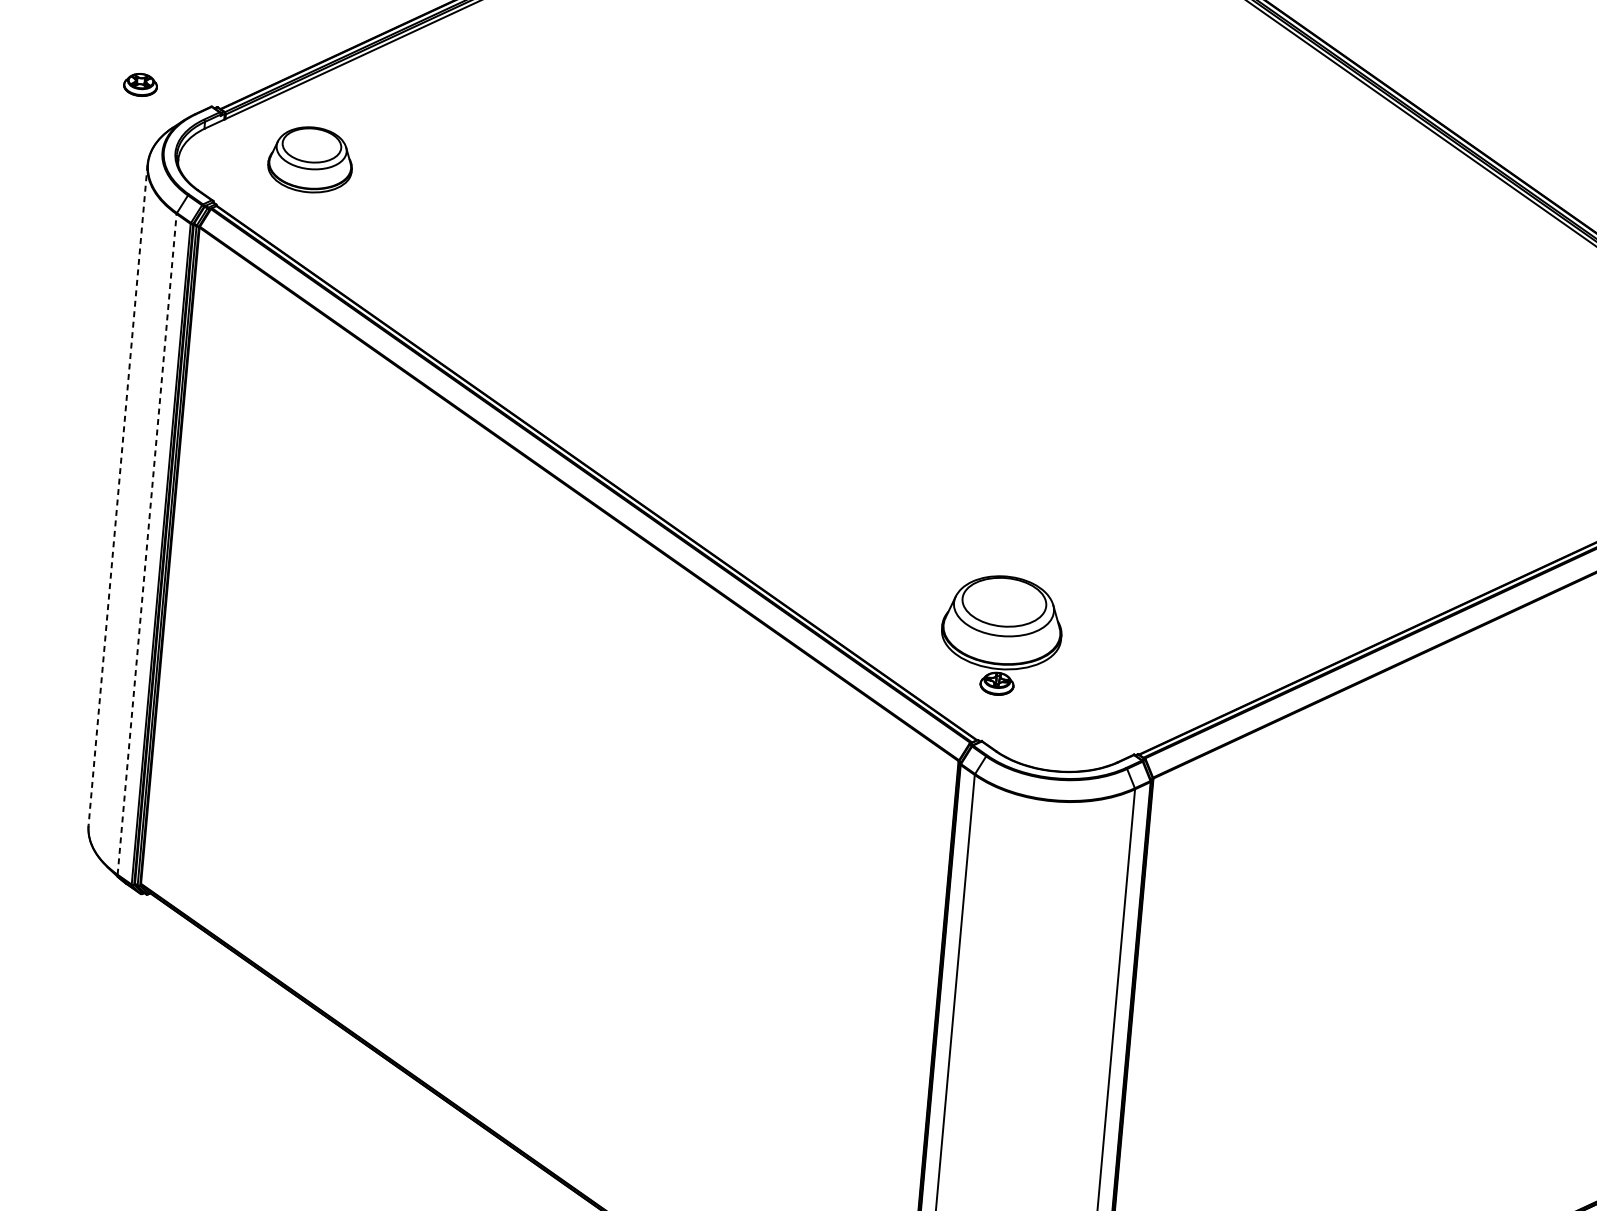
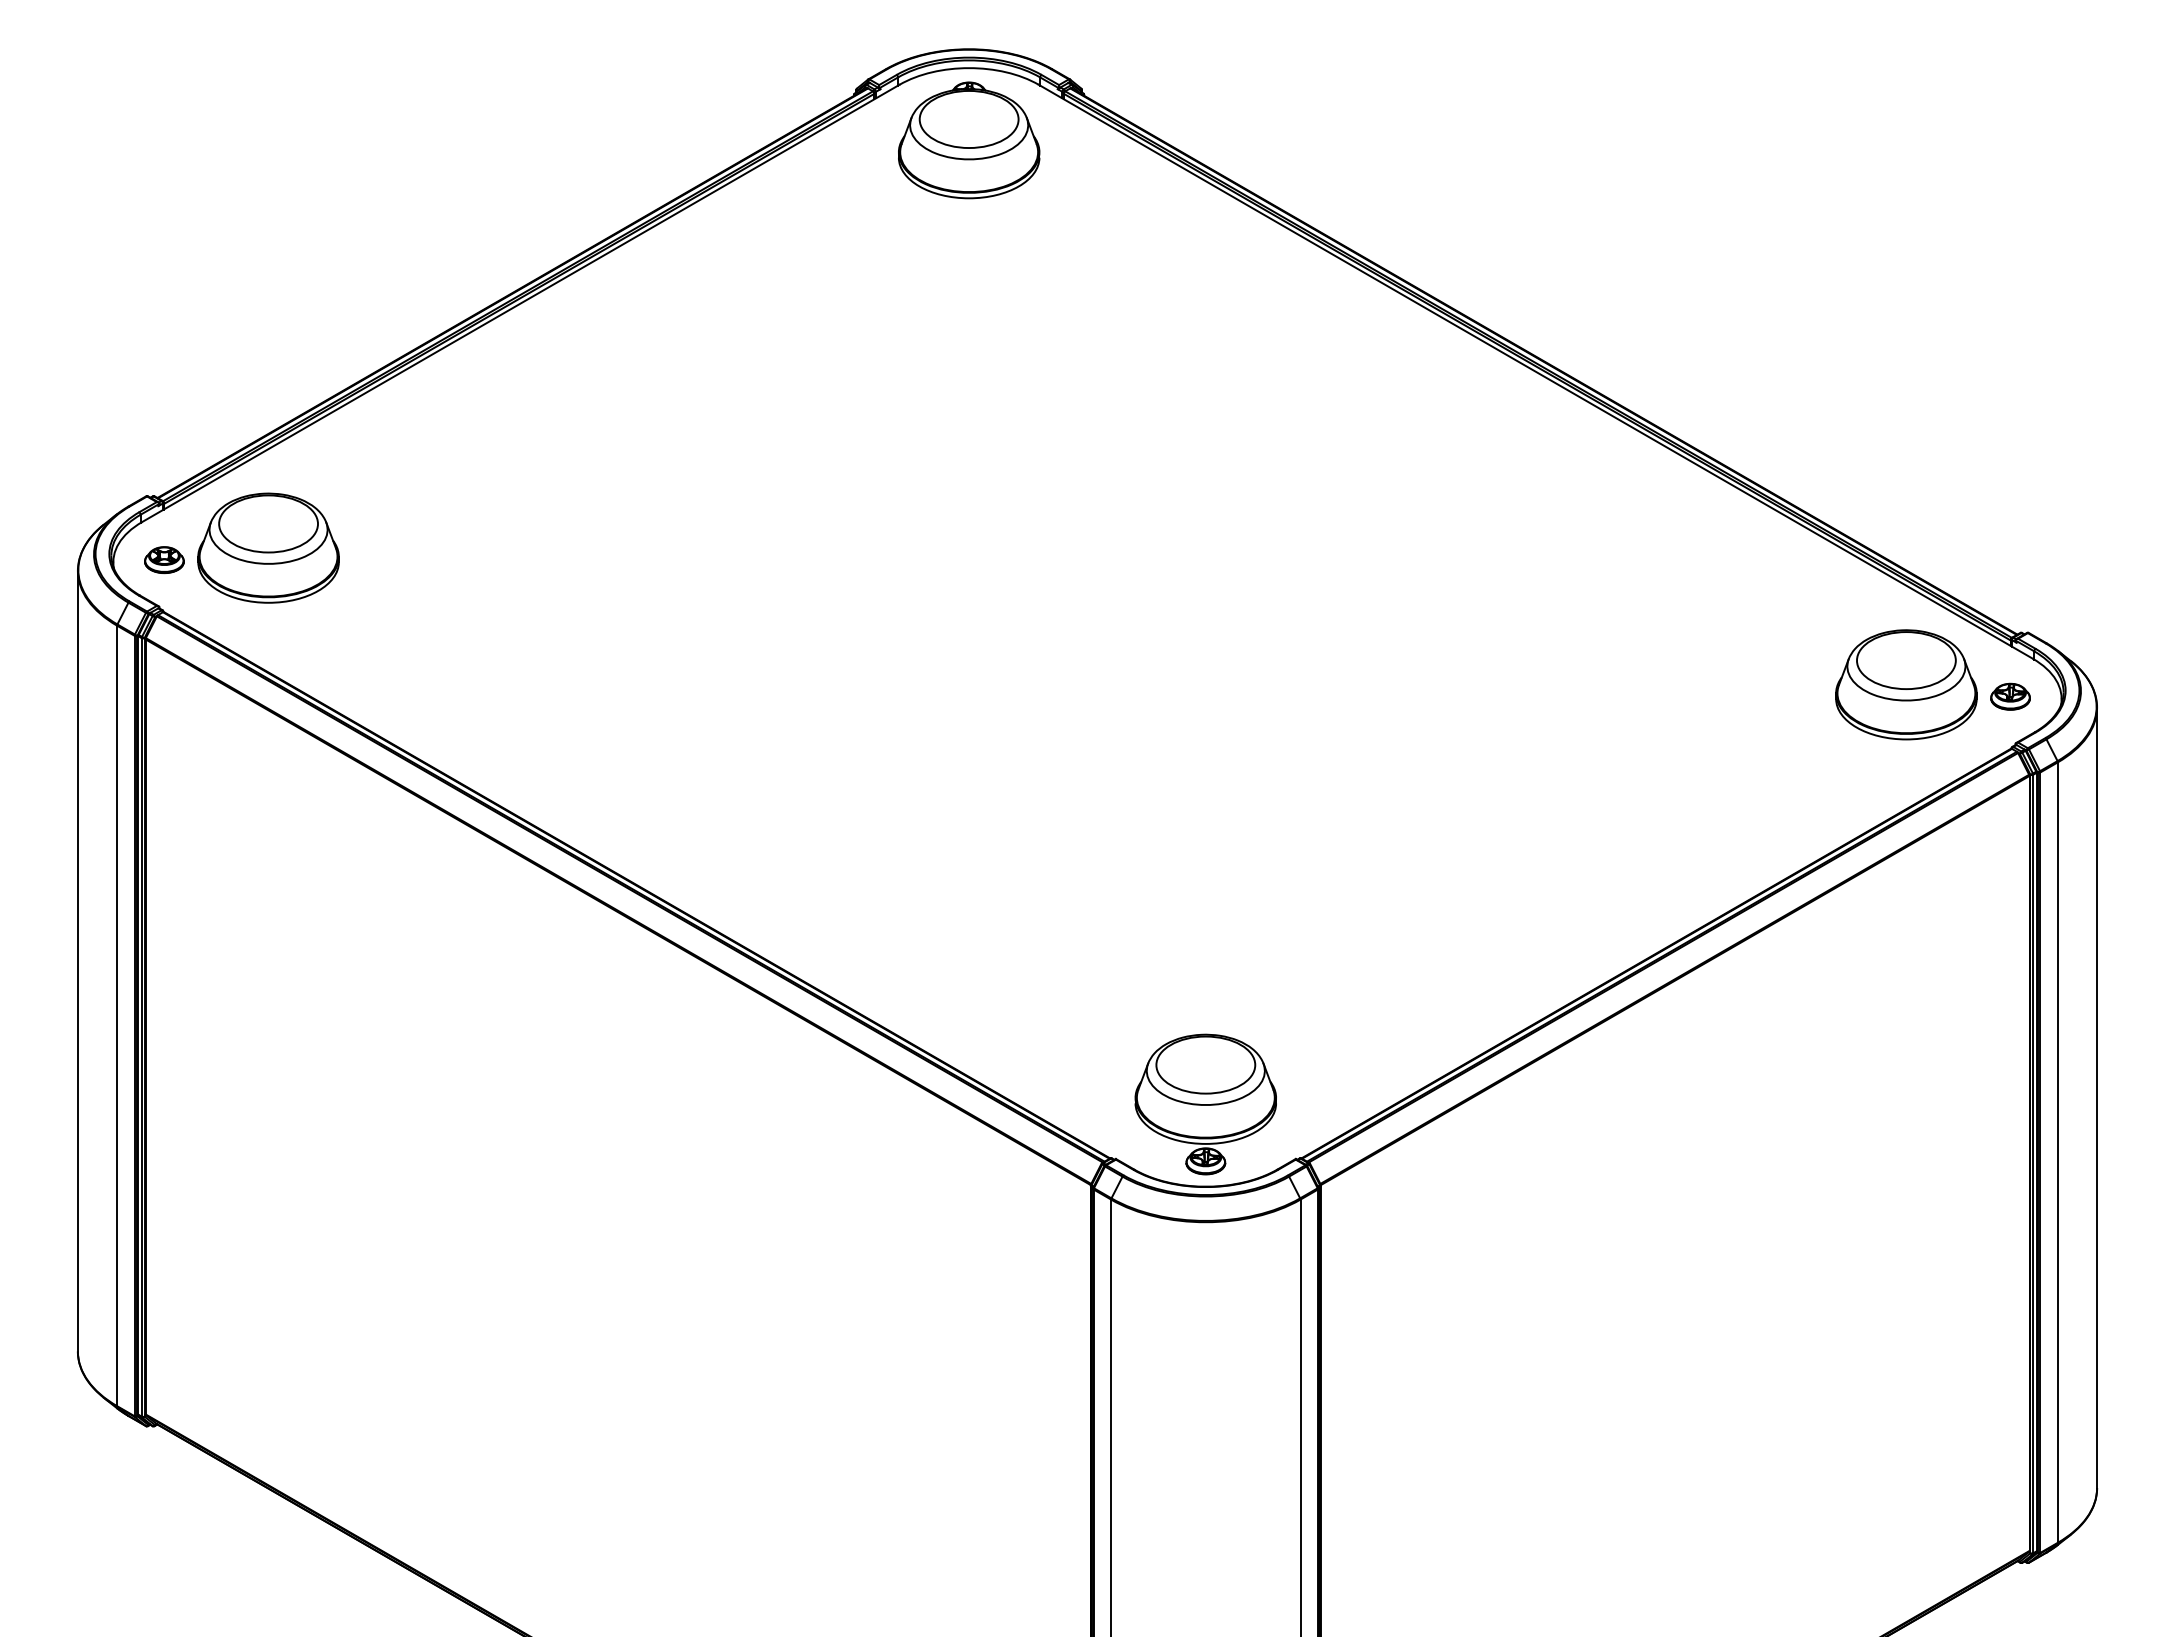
part: (140, 85) -> (164, 560), moved
part: (310, 159) -> (268, 547), size x1.43
line: (117, 495) -> (77, 961), dashed -> solid
line: (147, 544) -> (117, 1015), dashed -> solid
part: (1001, 635) -> (1205, 1104), moved

